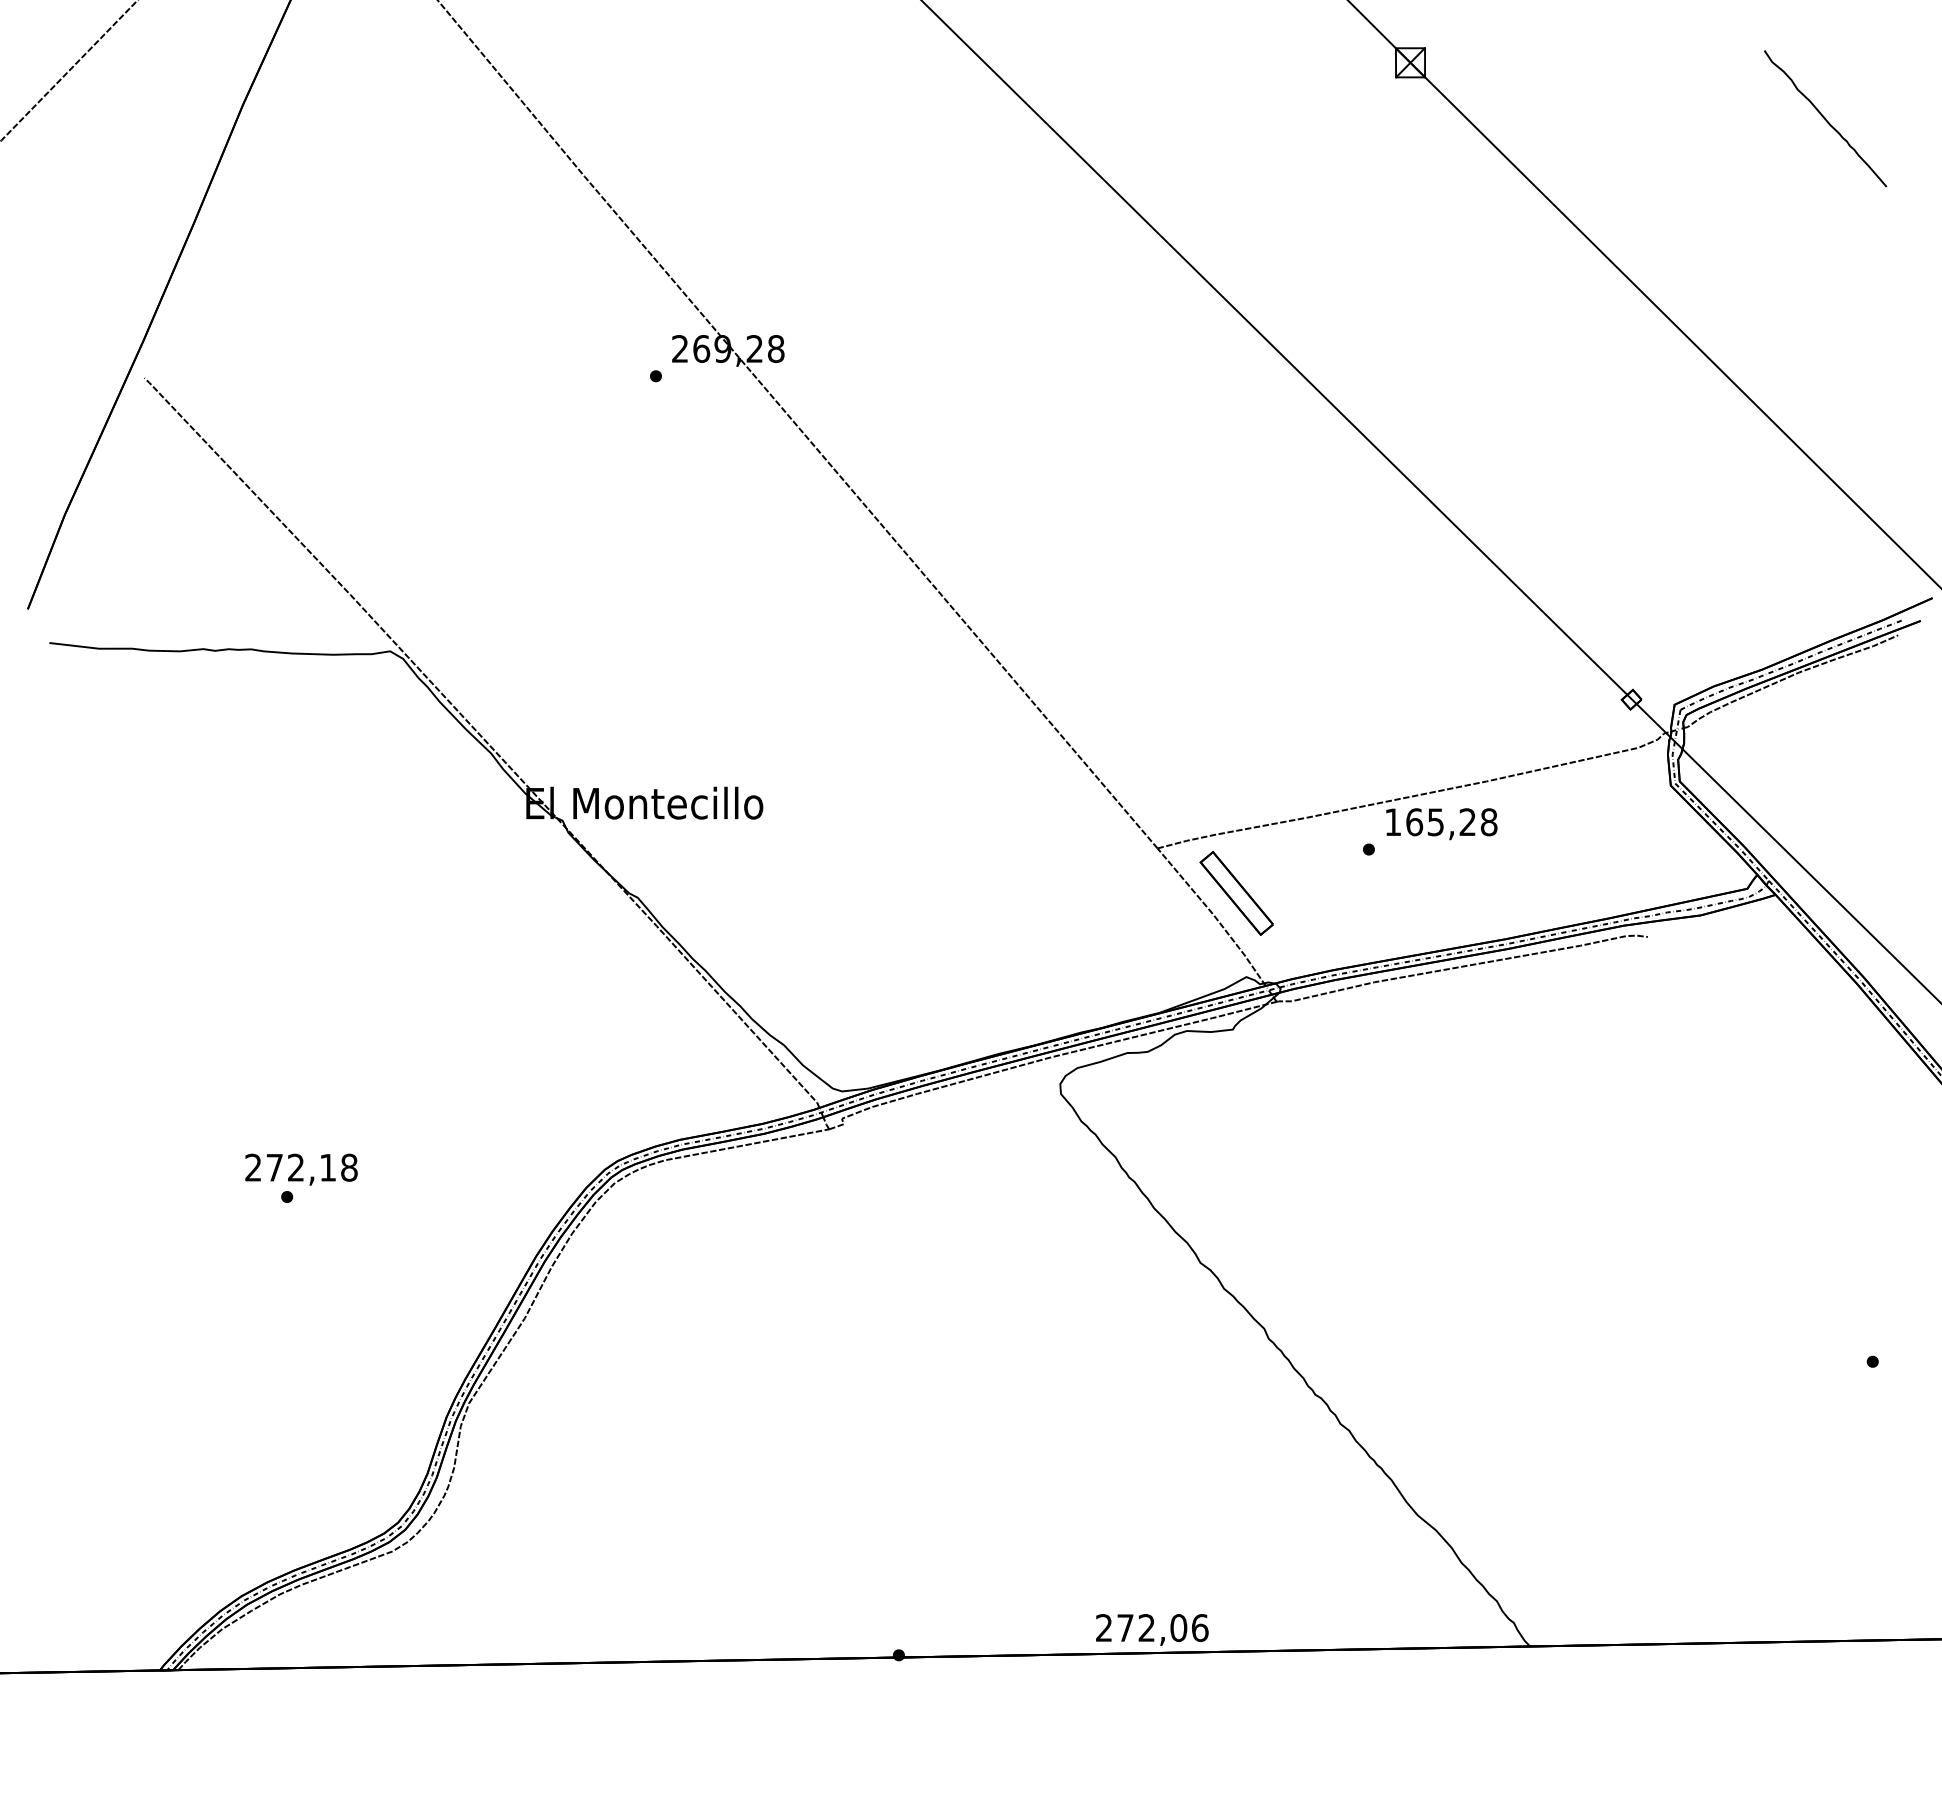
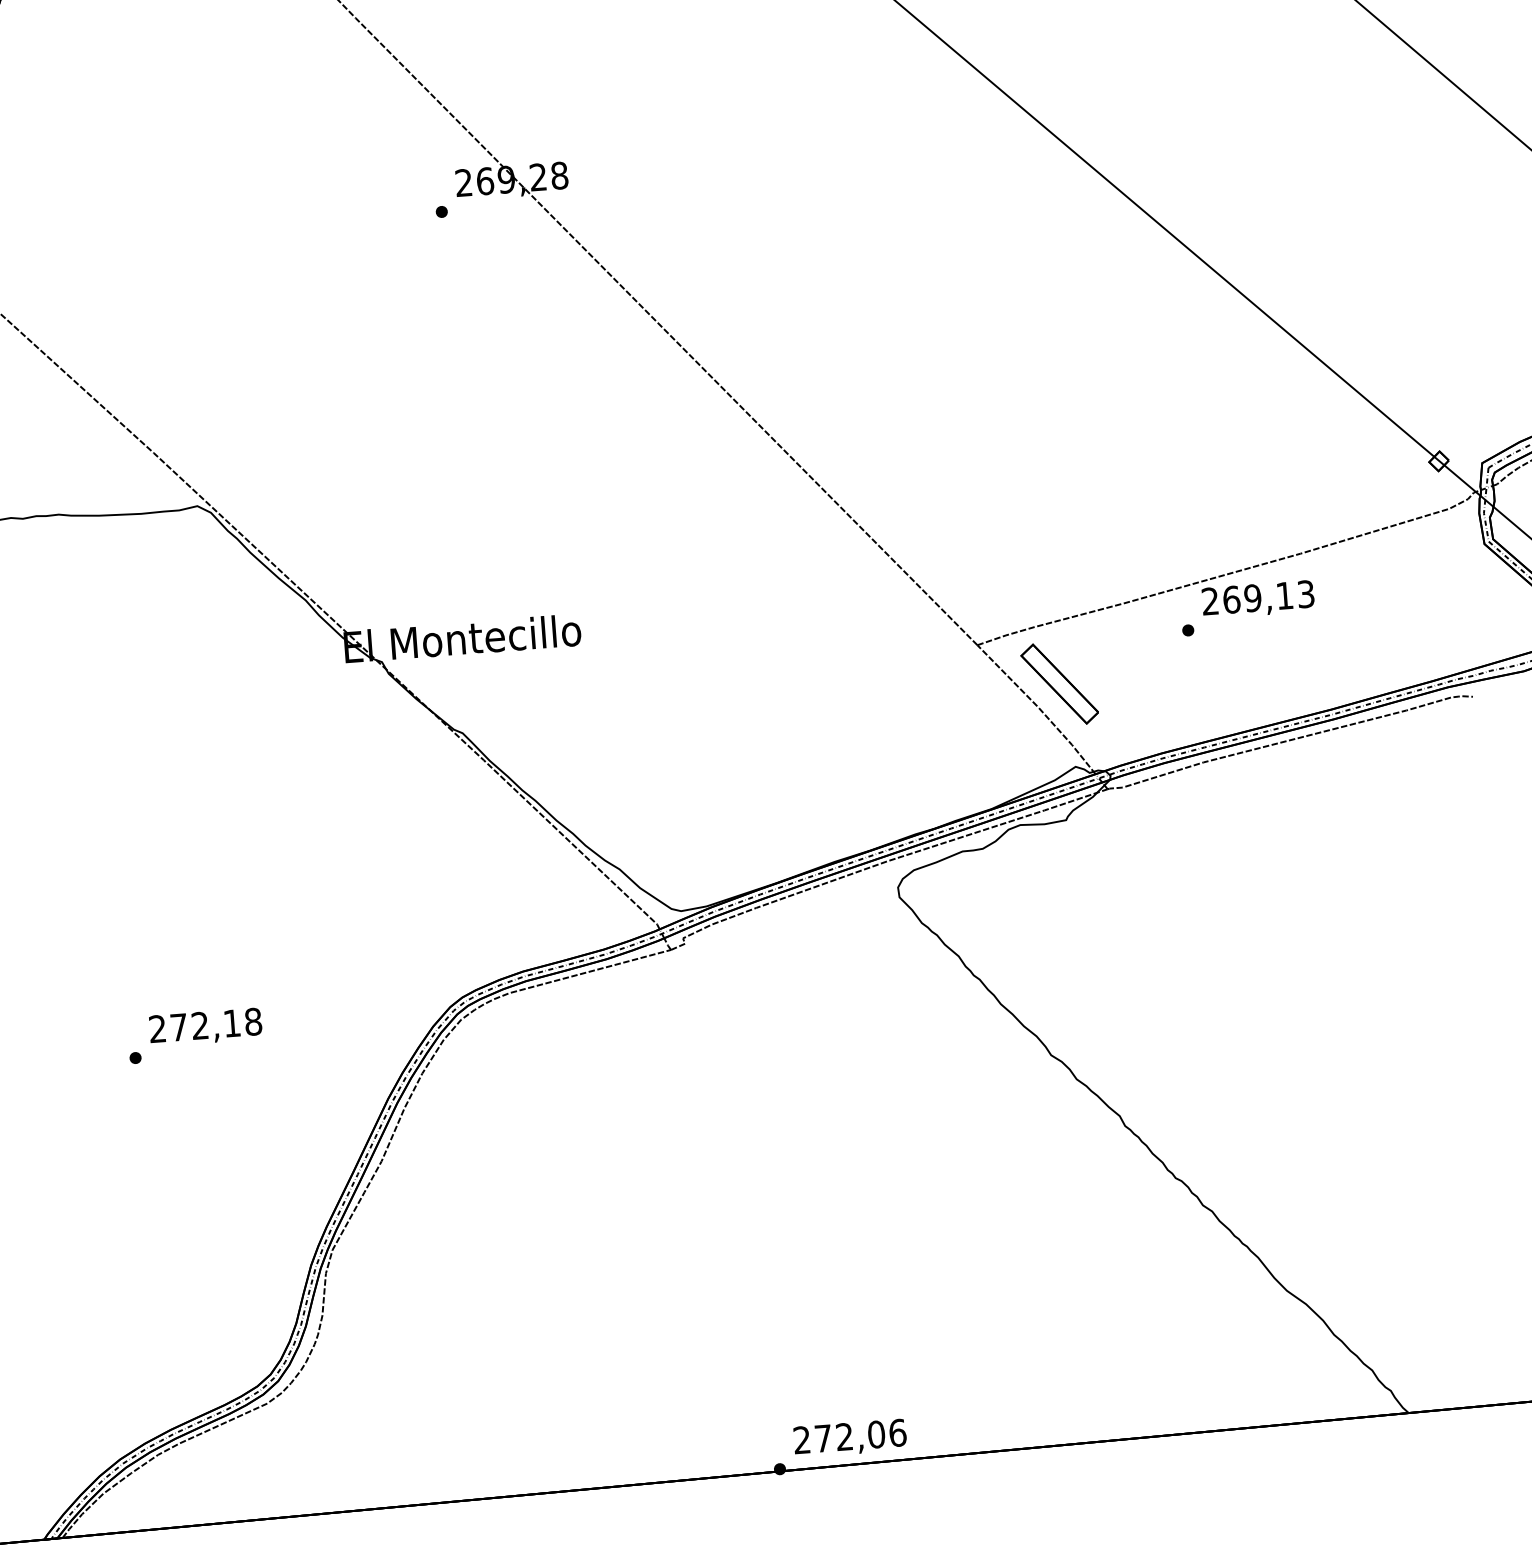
text: (1441, 822) -> (1258, 598), 165,28 -> 269,13
text: (301, 1169) -> (205, 1027), moved
text: (1152, 1629) -> (850, 1438), moved

